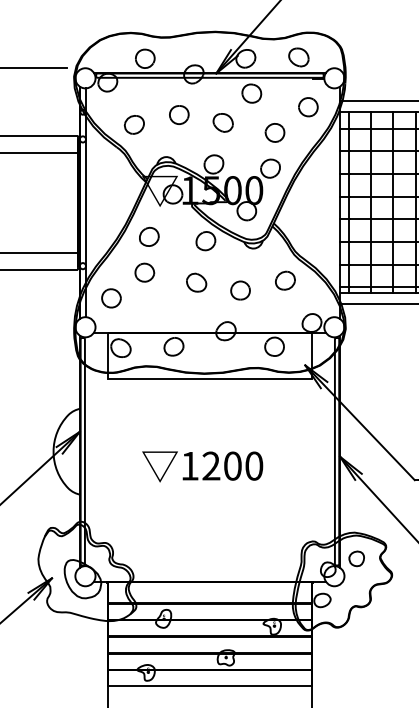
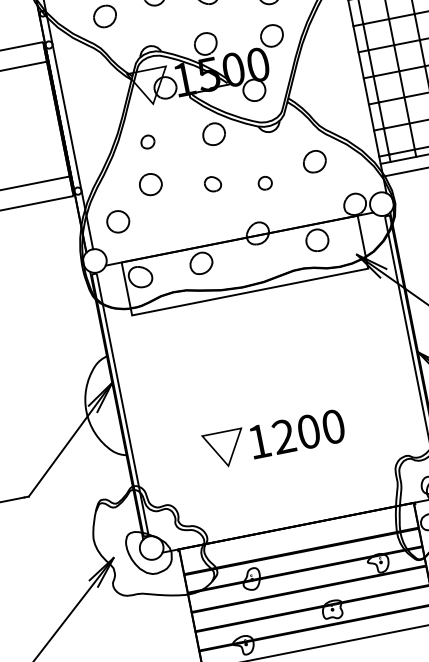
part: (149, 236) -> (147, 141), size x0.6
part: (196, 282) -> (212, 184), size x0.7
part: (240, 290) -> (265, 183), size x0.6
text: (202, 466) -> (273, 439), moved

